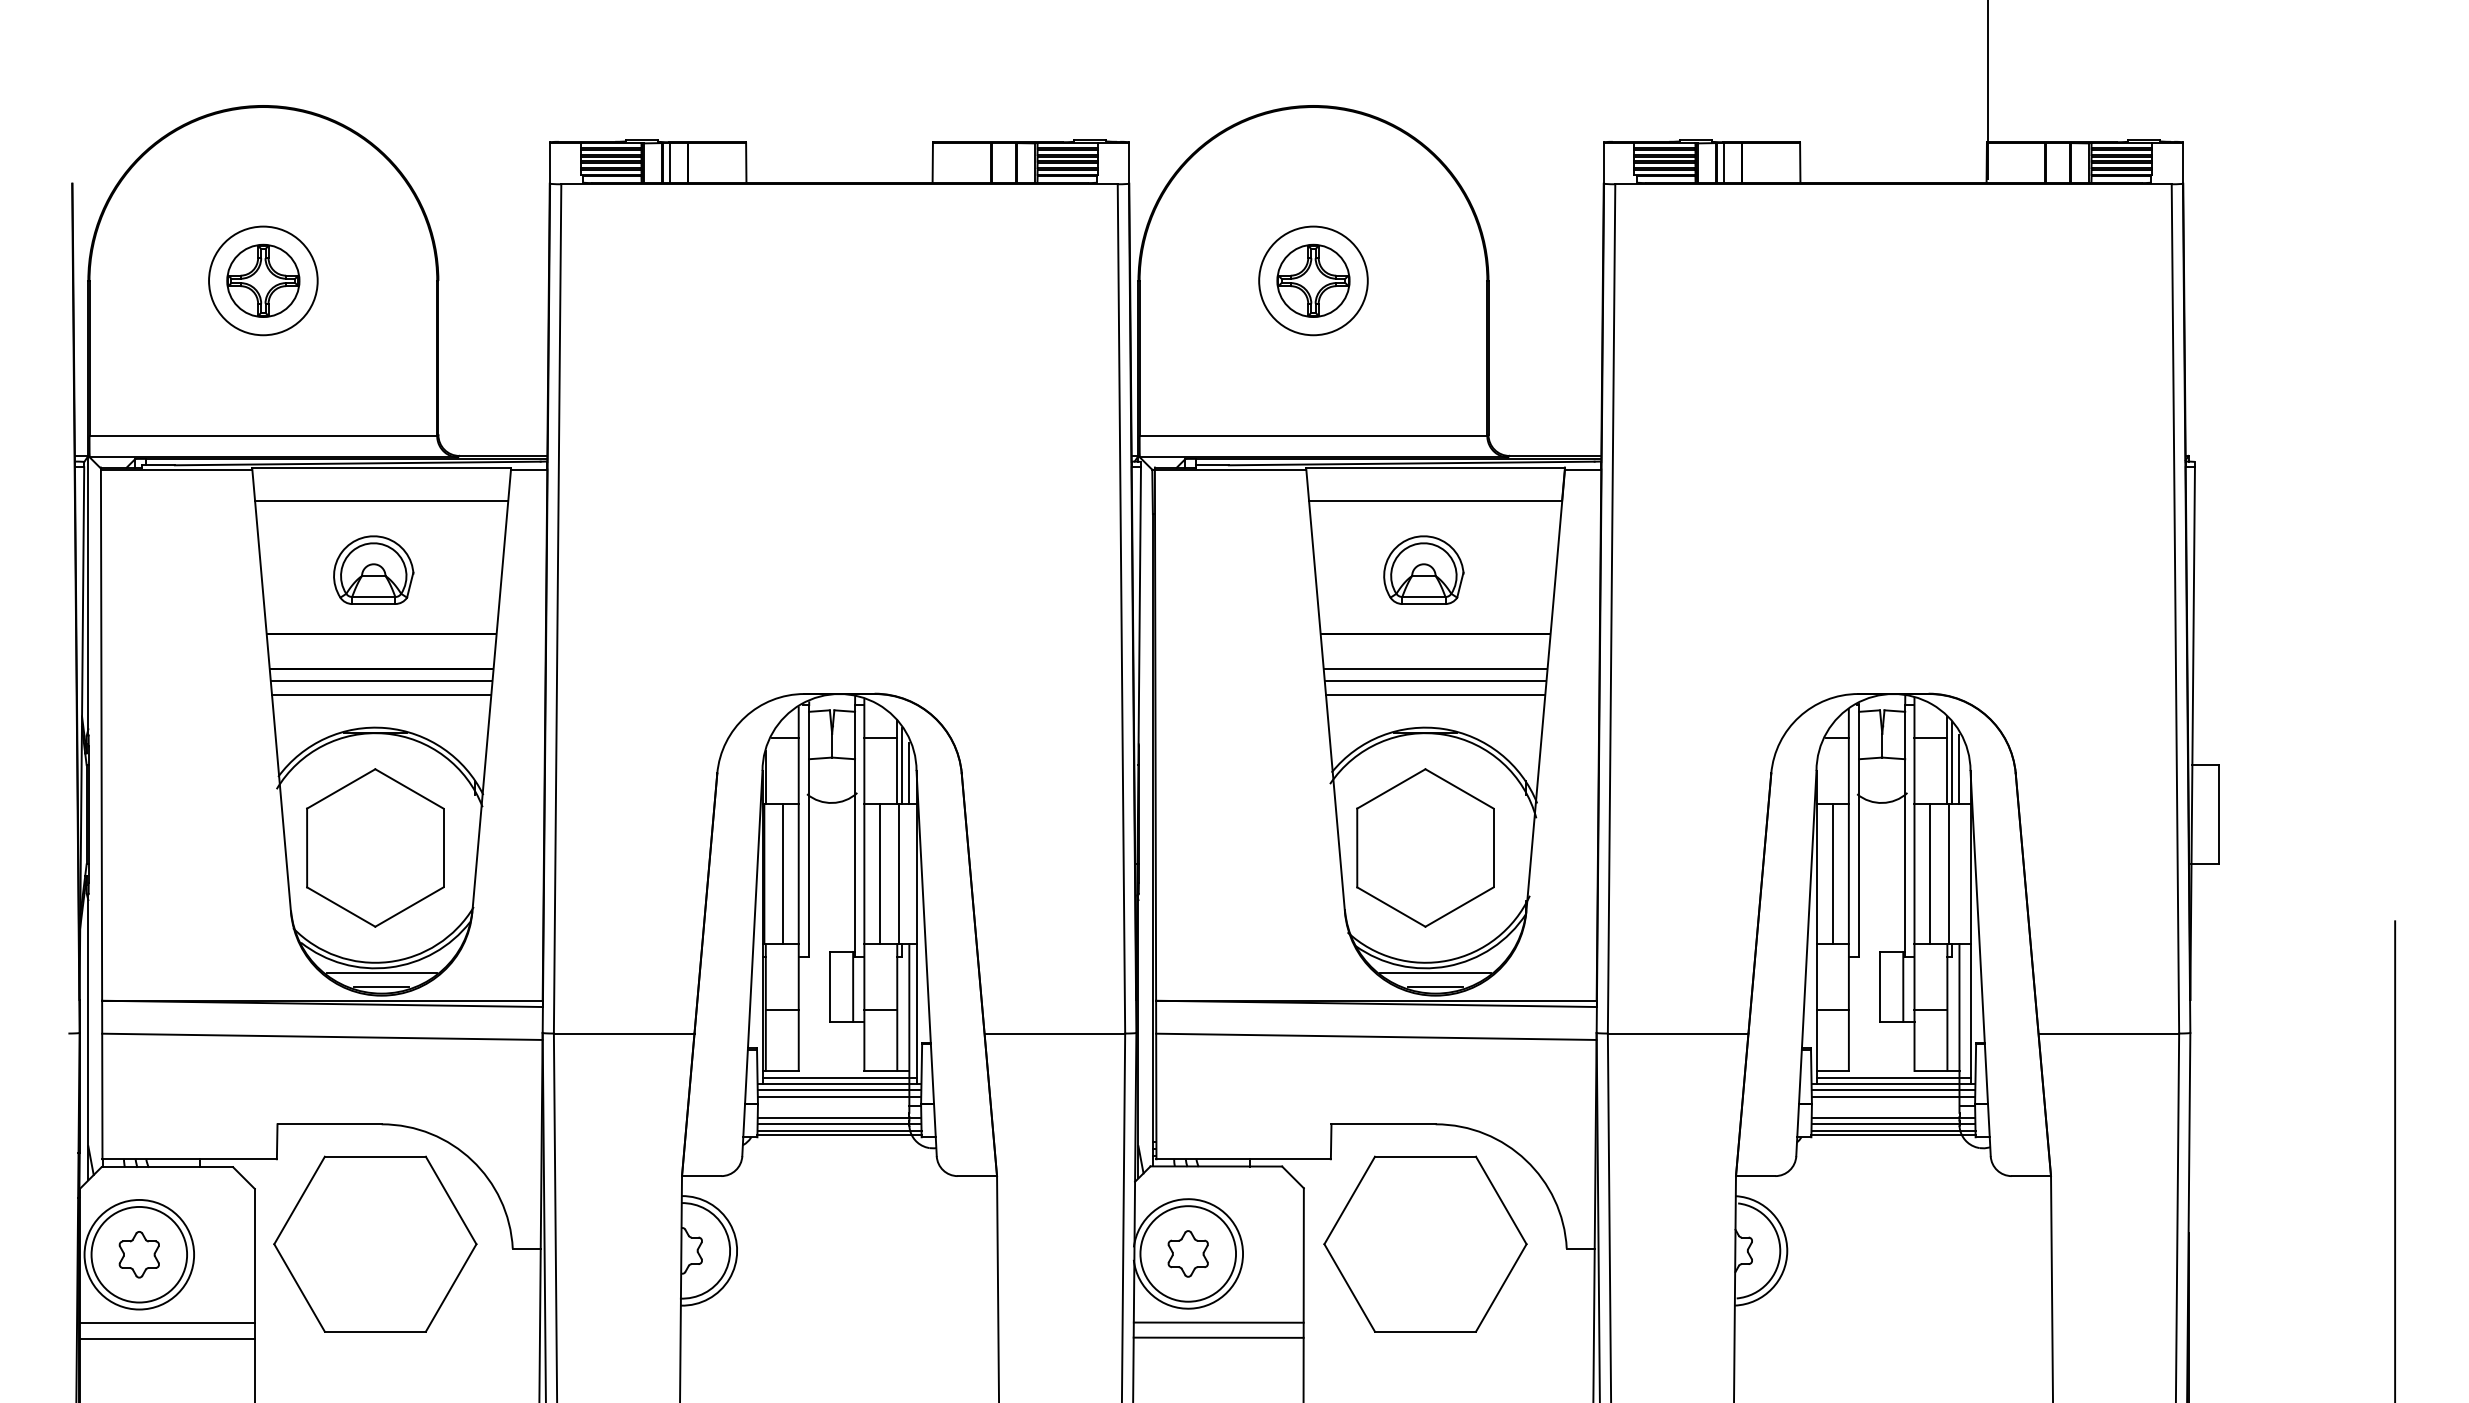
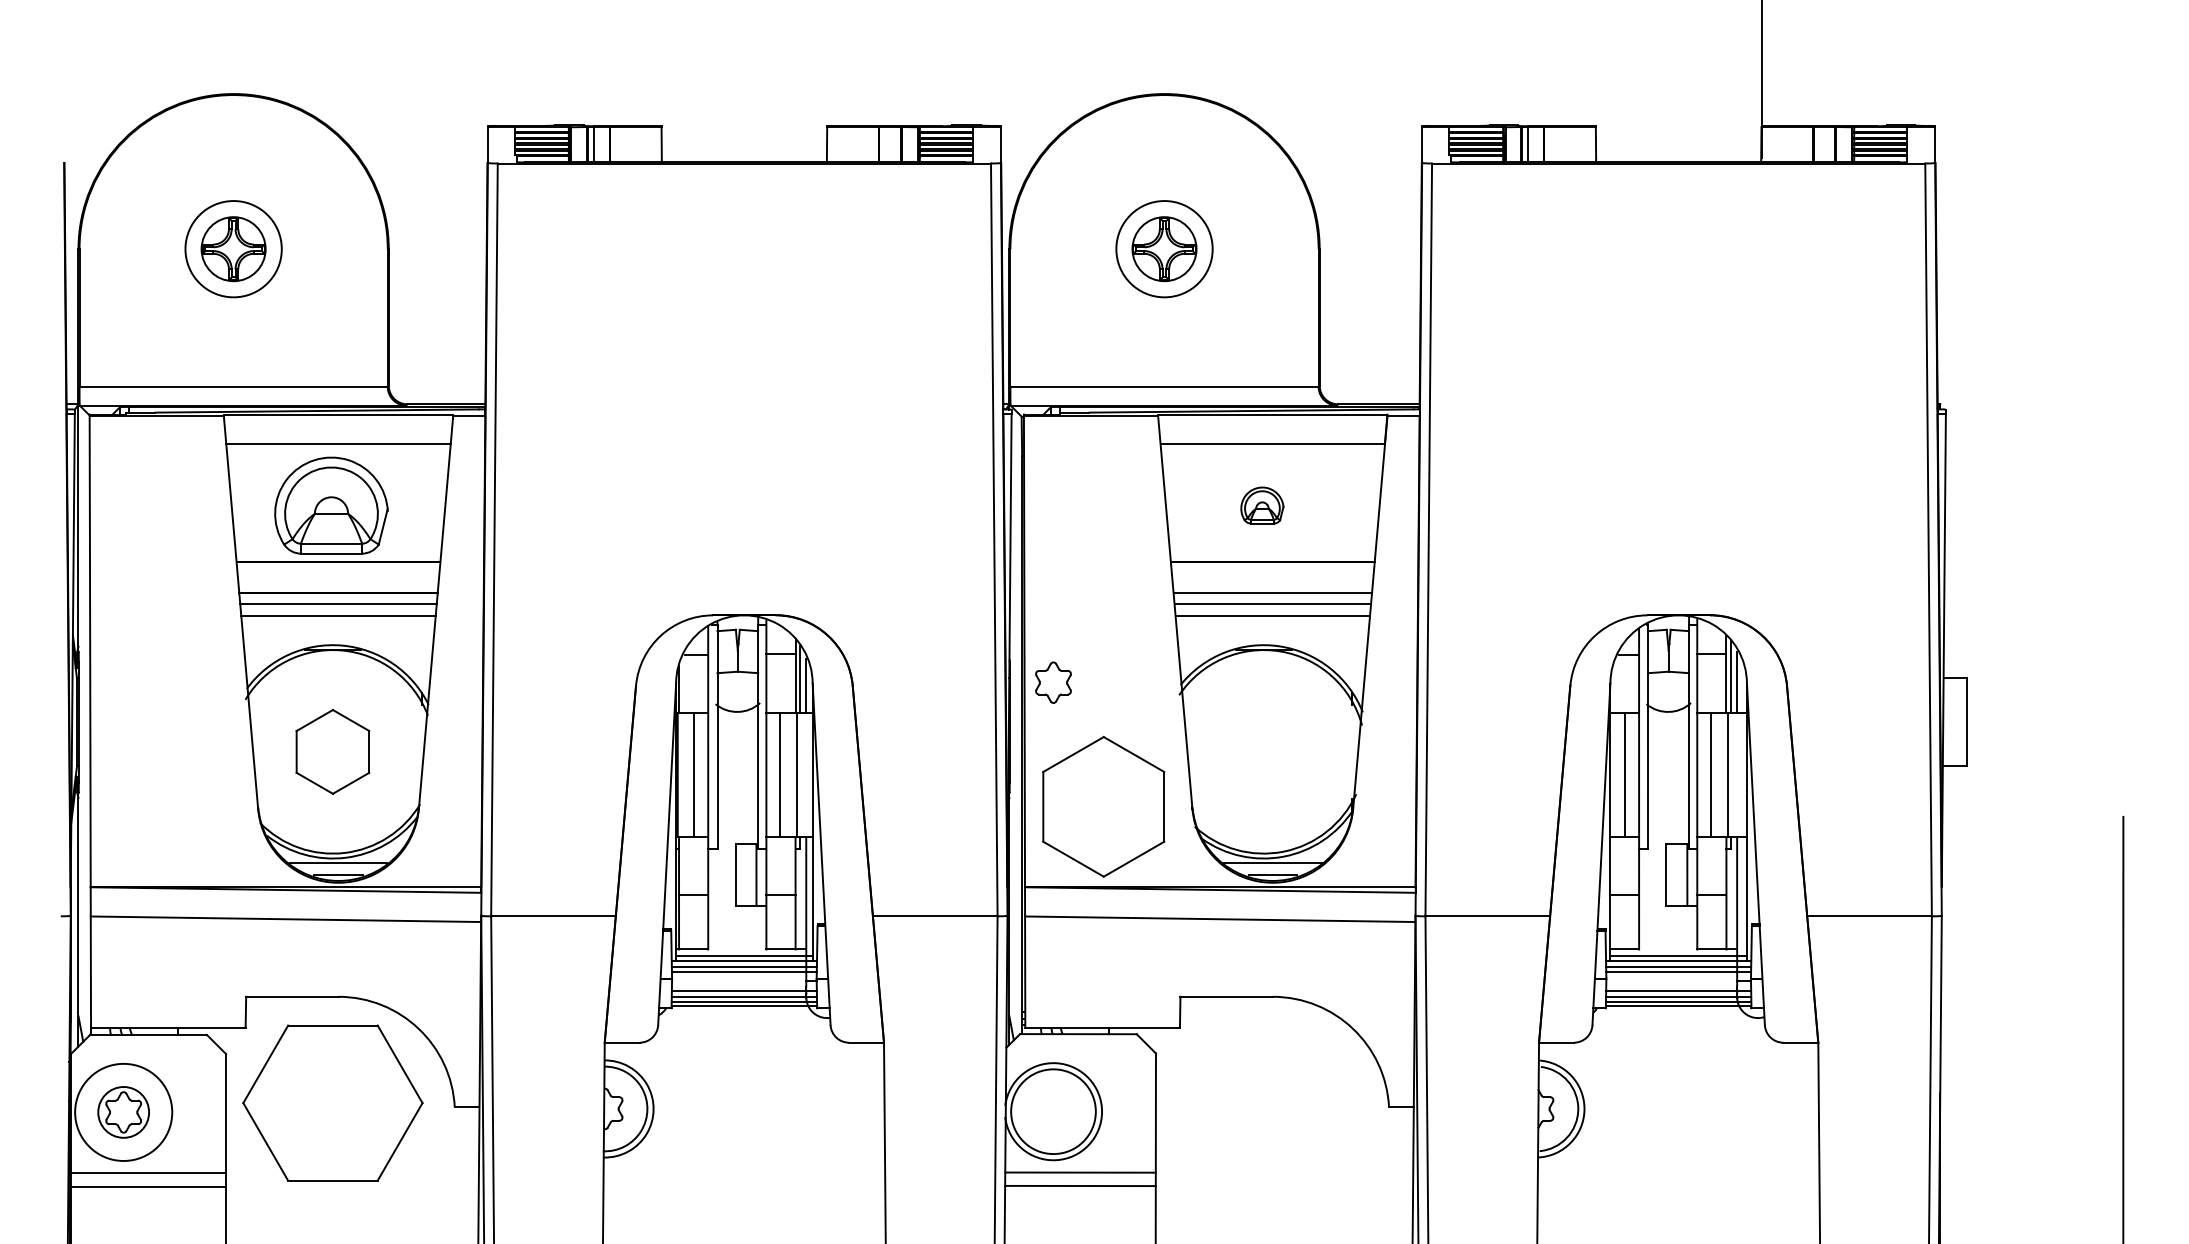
part: (373, 570) -> (331, 505), size x1.6
part: (1424, 570) -> (1262, 505), size x0.6
part: (374, 847) -> (332, 751), size x0.6
part: (1425, 847) -> (1103, 806), moved
part: (1425, 1243) -> (1263, 1102), removed
part: (1188, 1253) -> (1053, 682), moved
circle: (139, 1254) -> (123, 1112), size x0.6

